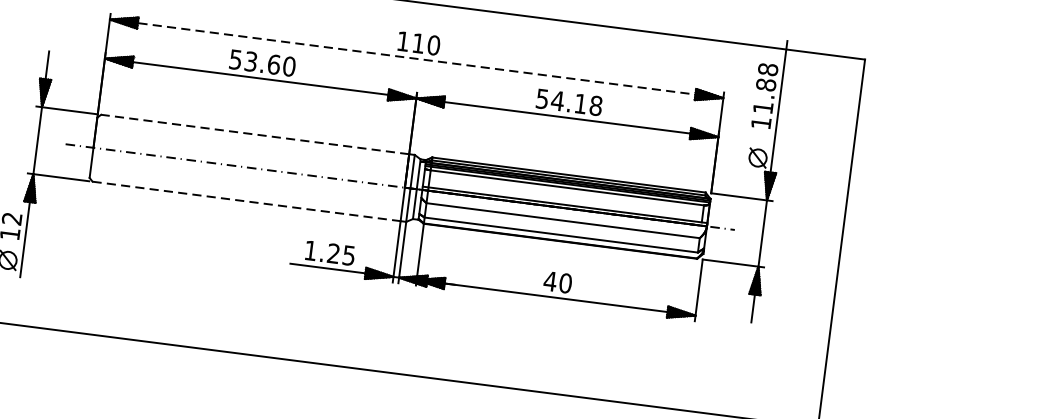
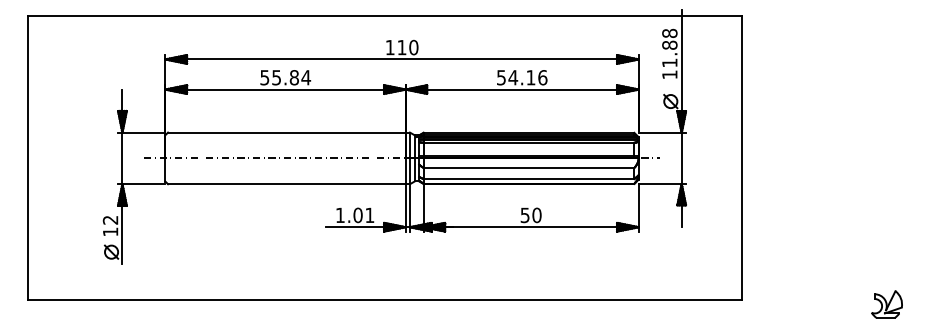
line: (417, 58) -> (402, 59), dashed -> solid
text: (270, 63) -> (291, 77), 53.60 -> 55.84
text: (595, 105) -> (542, 77), 54.18 -> 54.16
line: (254, 134) -> (286, 132), dashed -> solid
line: (246, 201) -> (286, 184), dashed -> solid
text: (340, 254) -> (363, 215), 1.25 -> 1.01
text: (550, 281) -> (525, 215), 40 -> 50

